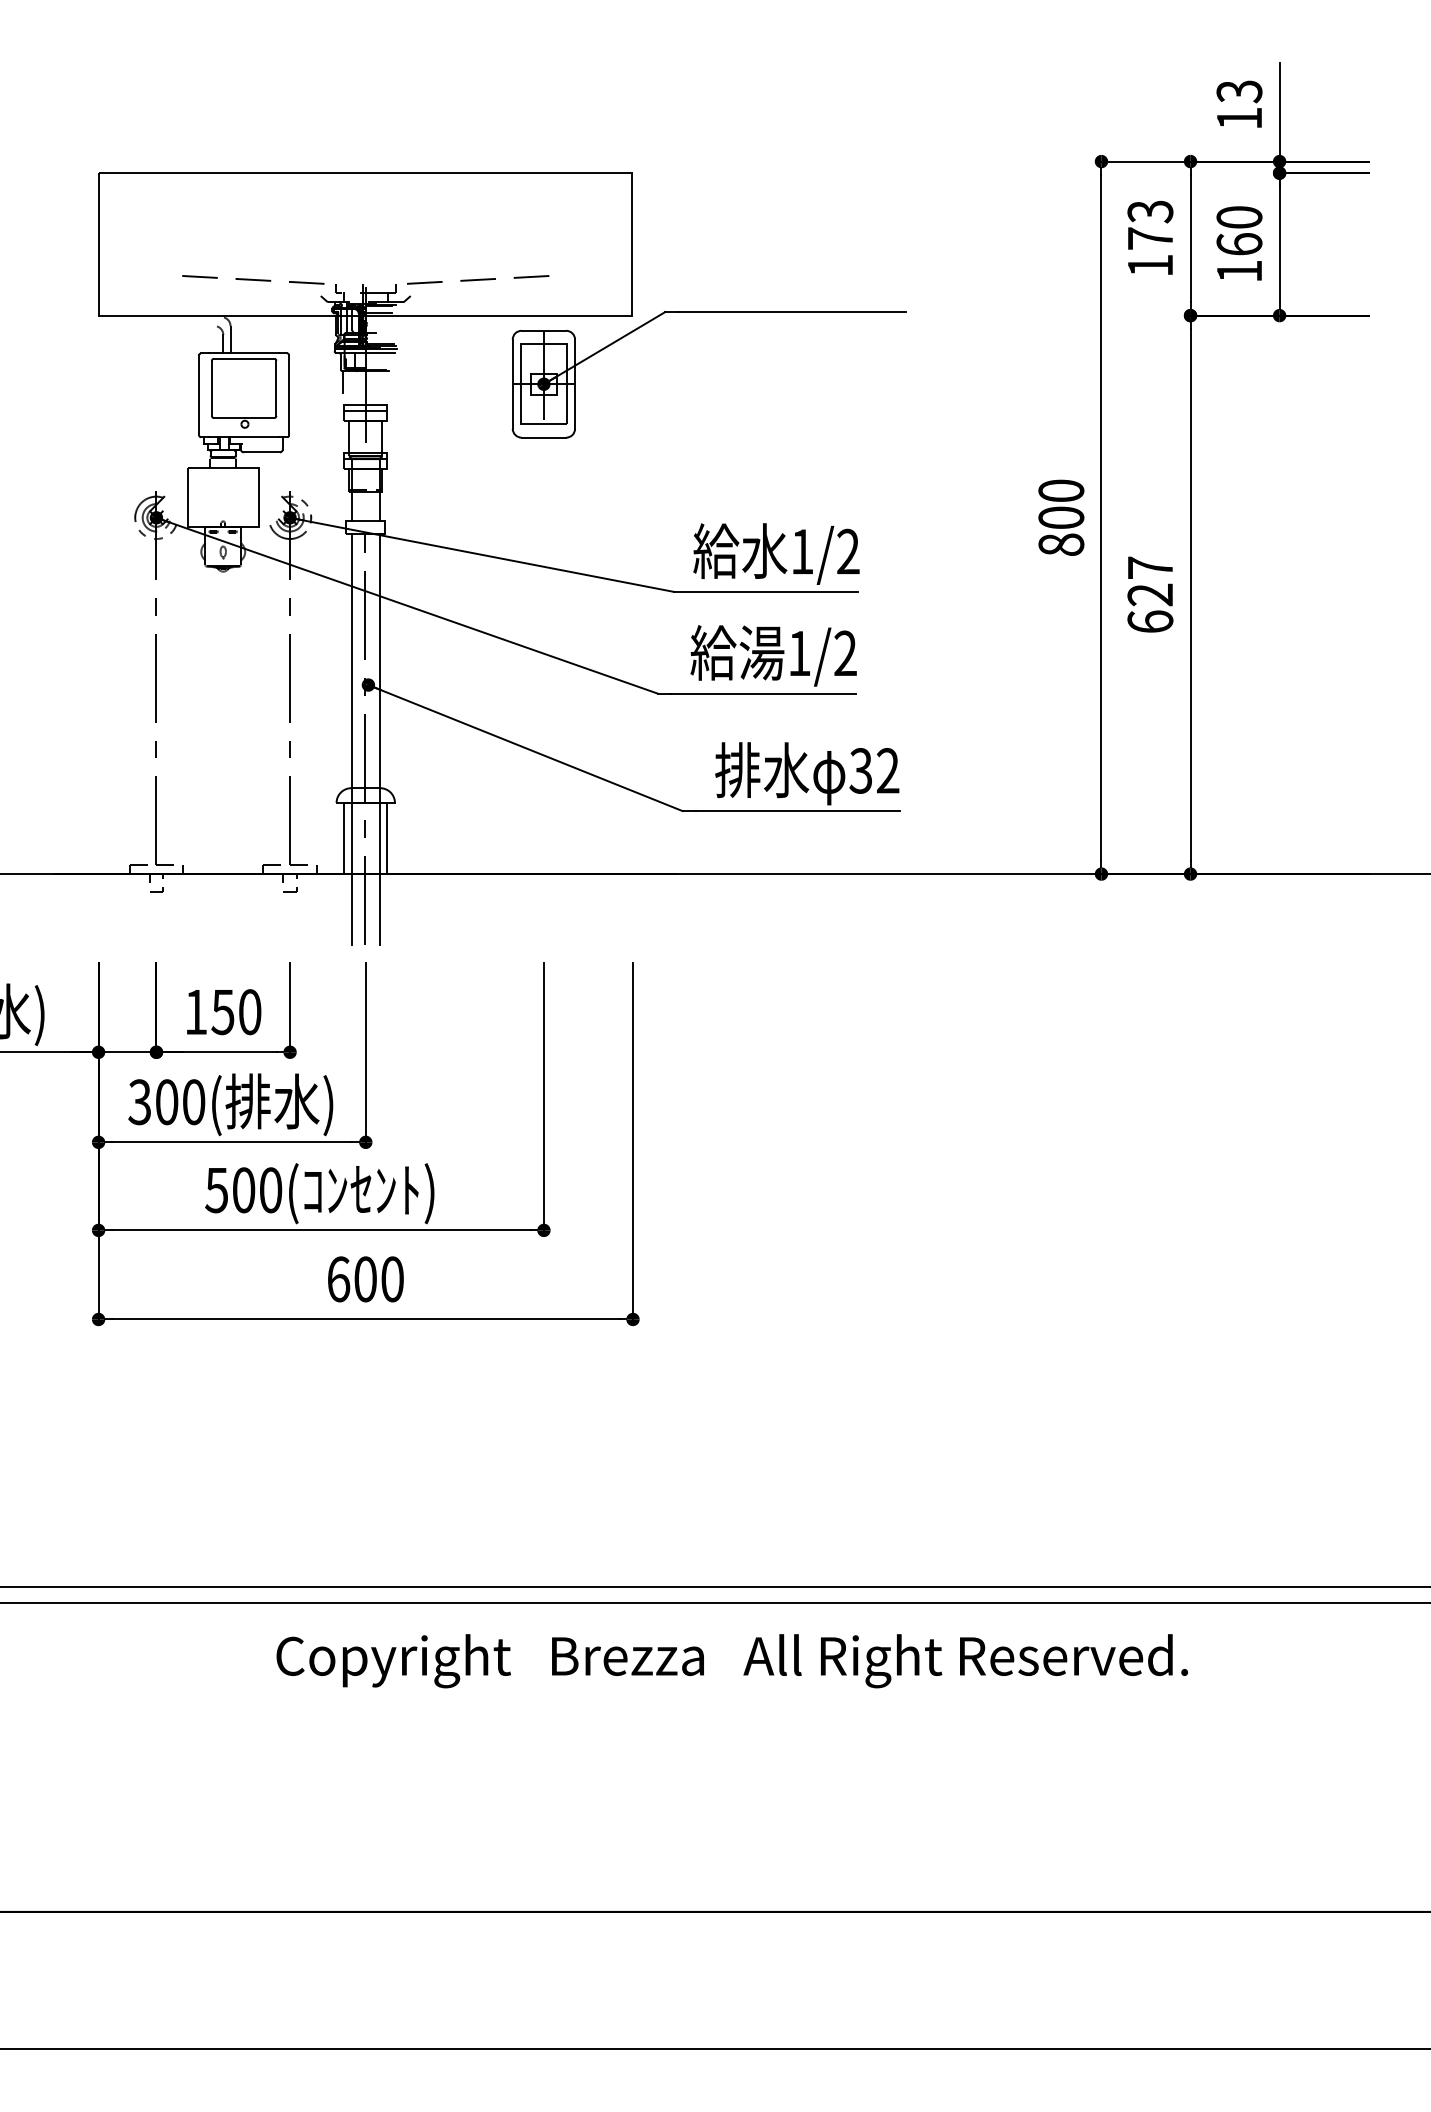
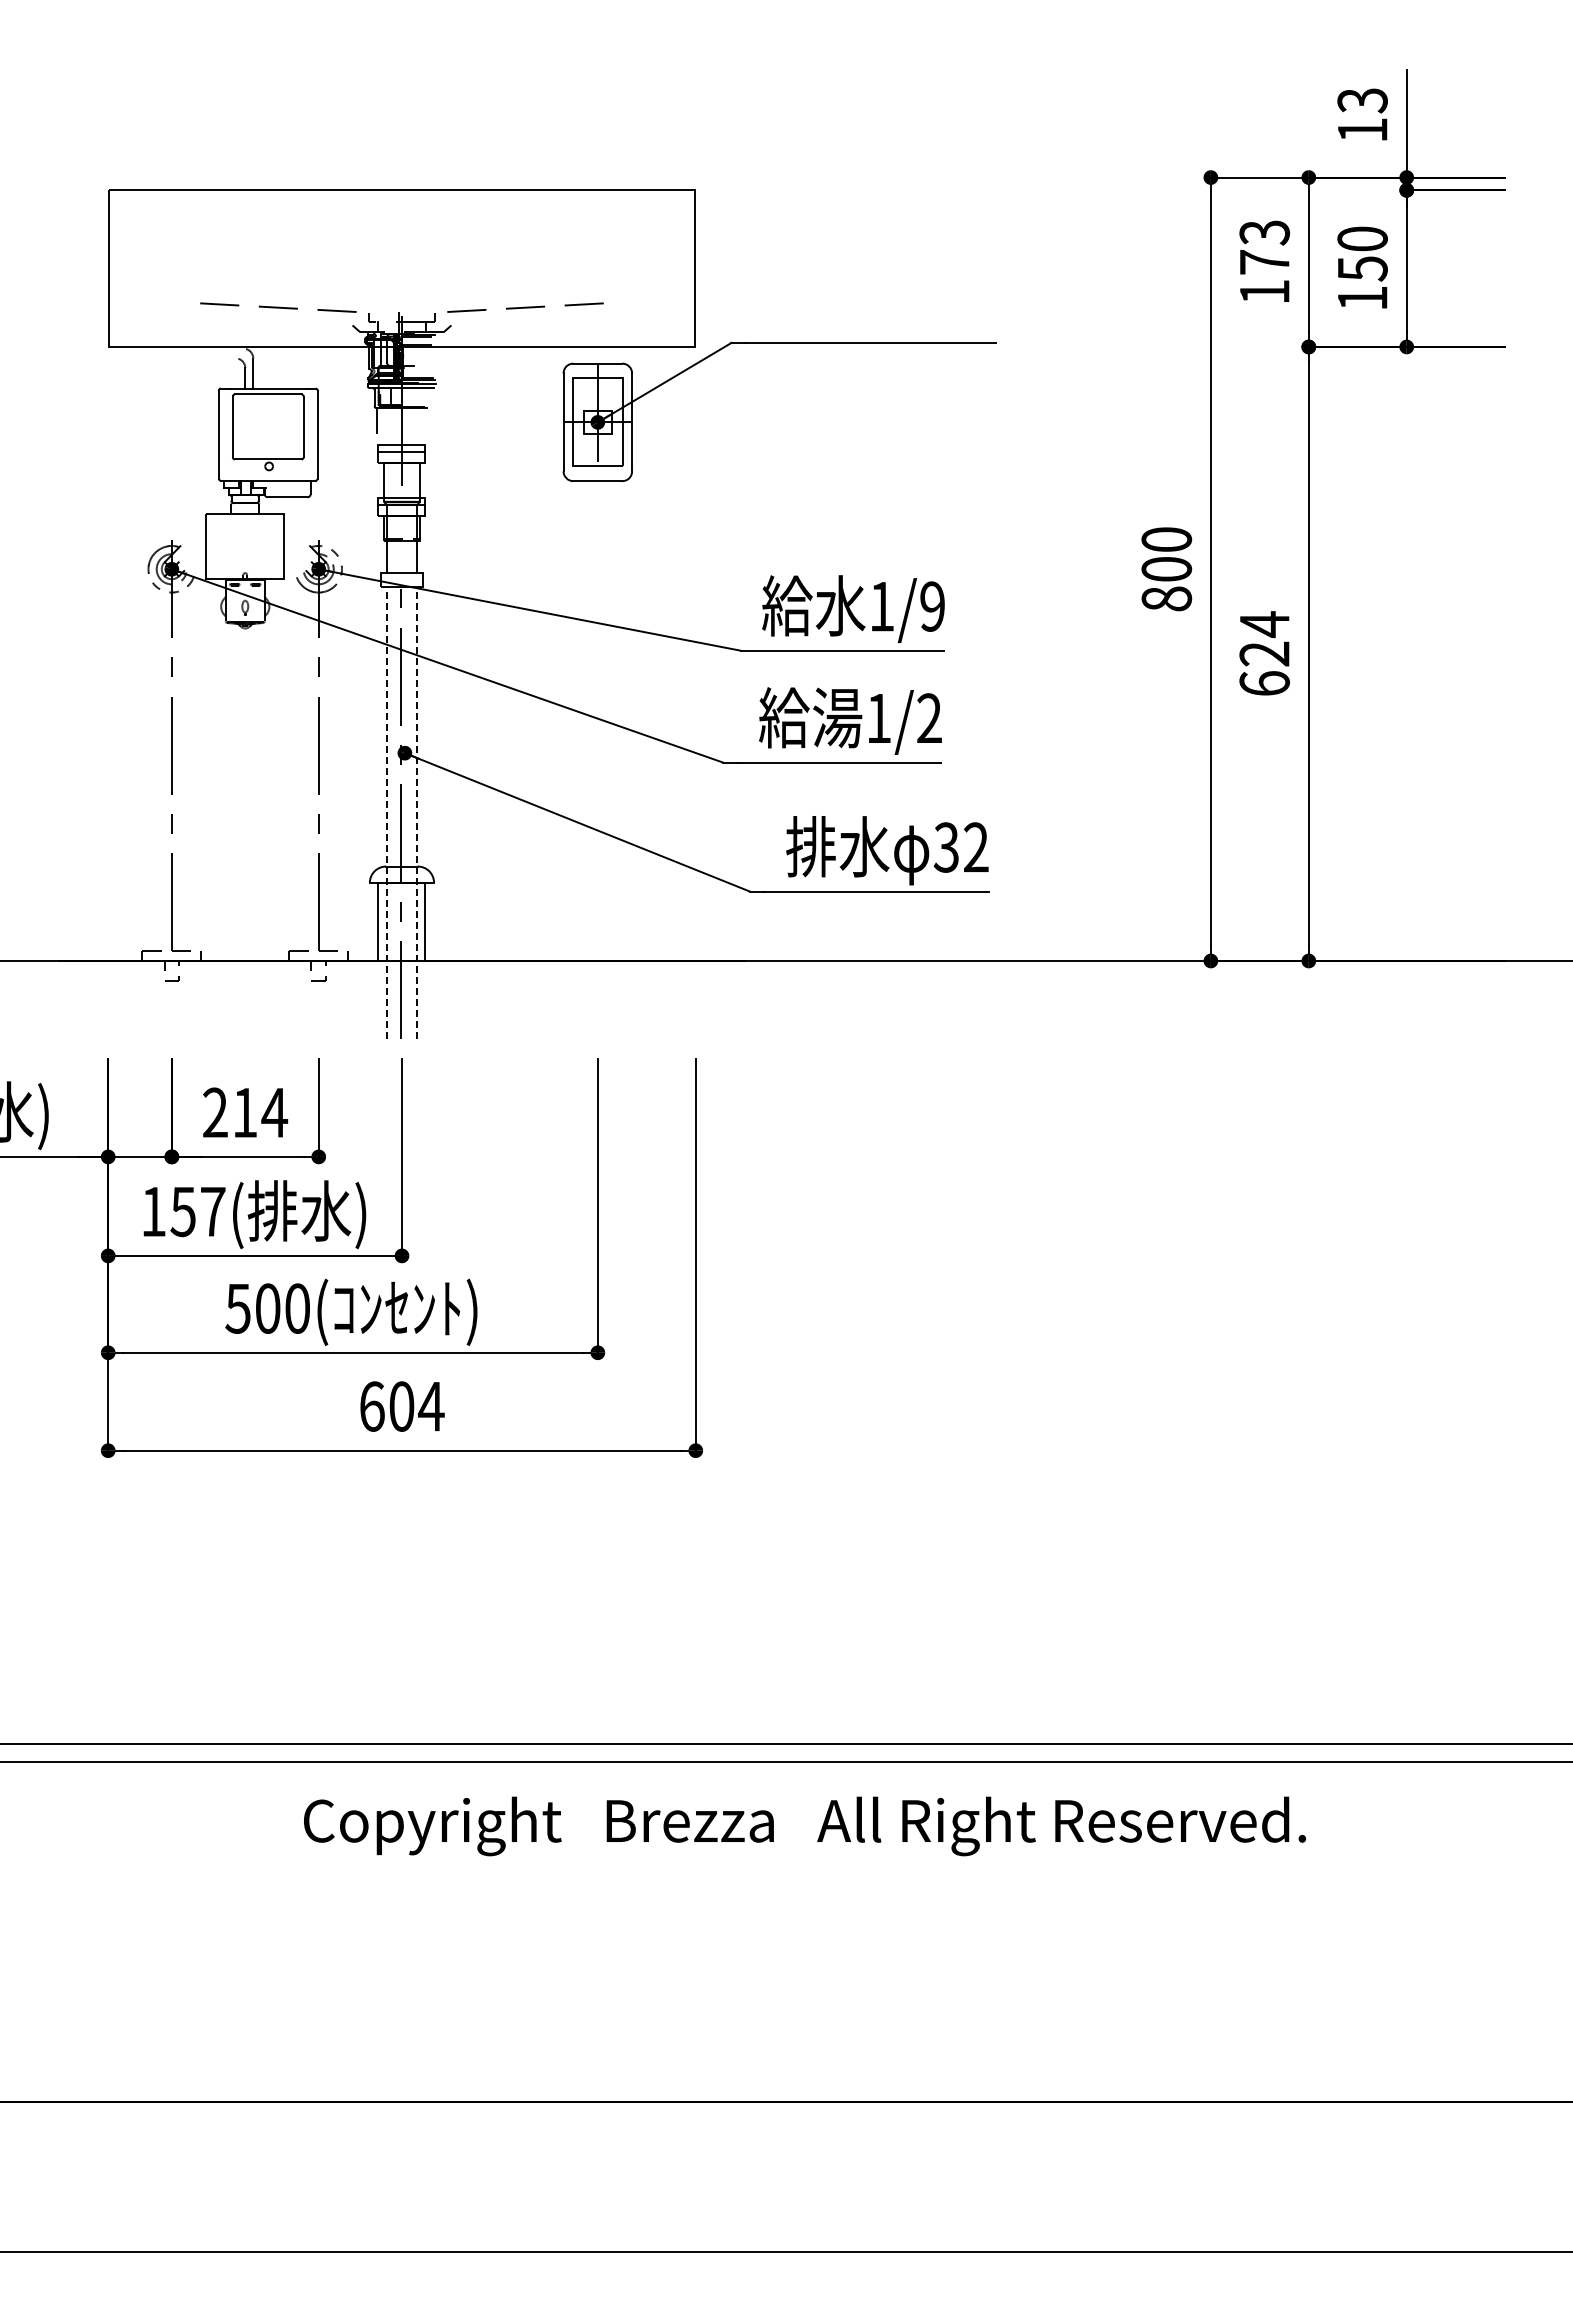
text: (1239, 244) -> (1362, 268), 160 -> 150
text: (848, 551) -> (932, 606), 1/2 -> 1/9
text: (1150, 568) -> (1264, 624), 627 -> 624
line: (351, 739) -> (386, 812), solid -> dashed
line: (379, 739) -> (417, 812), solid -> dashed
text: (223, 1011) -> (245, 1112), 150 -> 214
text: (166, 1101) -> (182, 1211), 300( -> 157(
text: (392, 1279) -> (431, 1406), 600 -> 604

